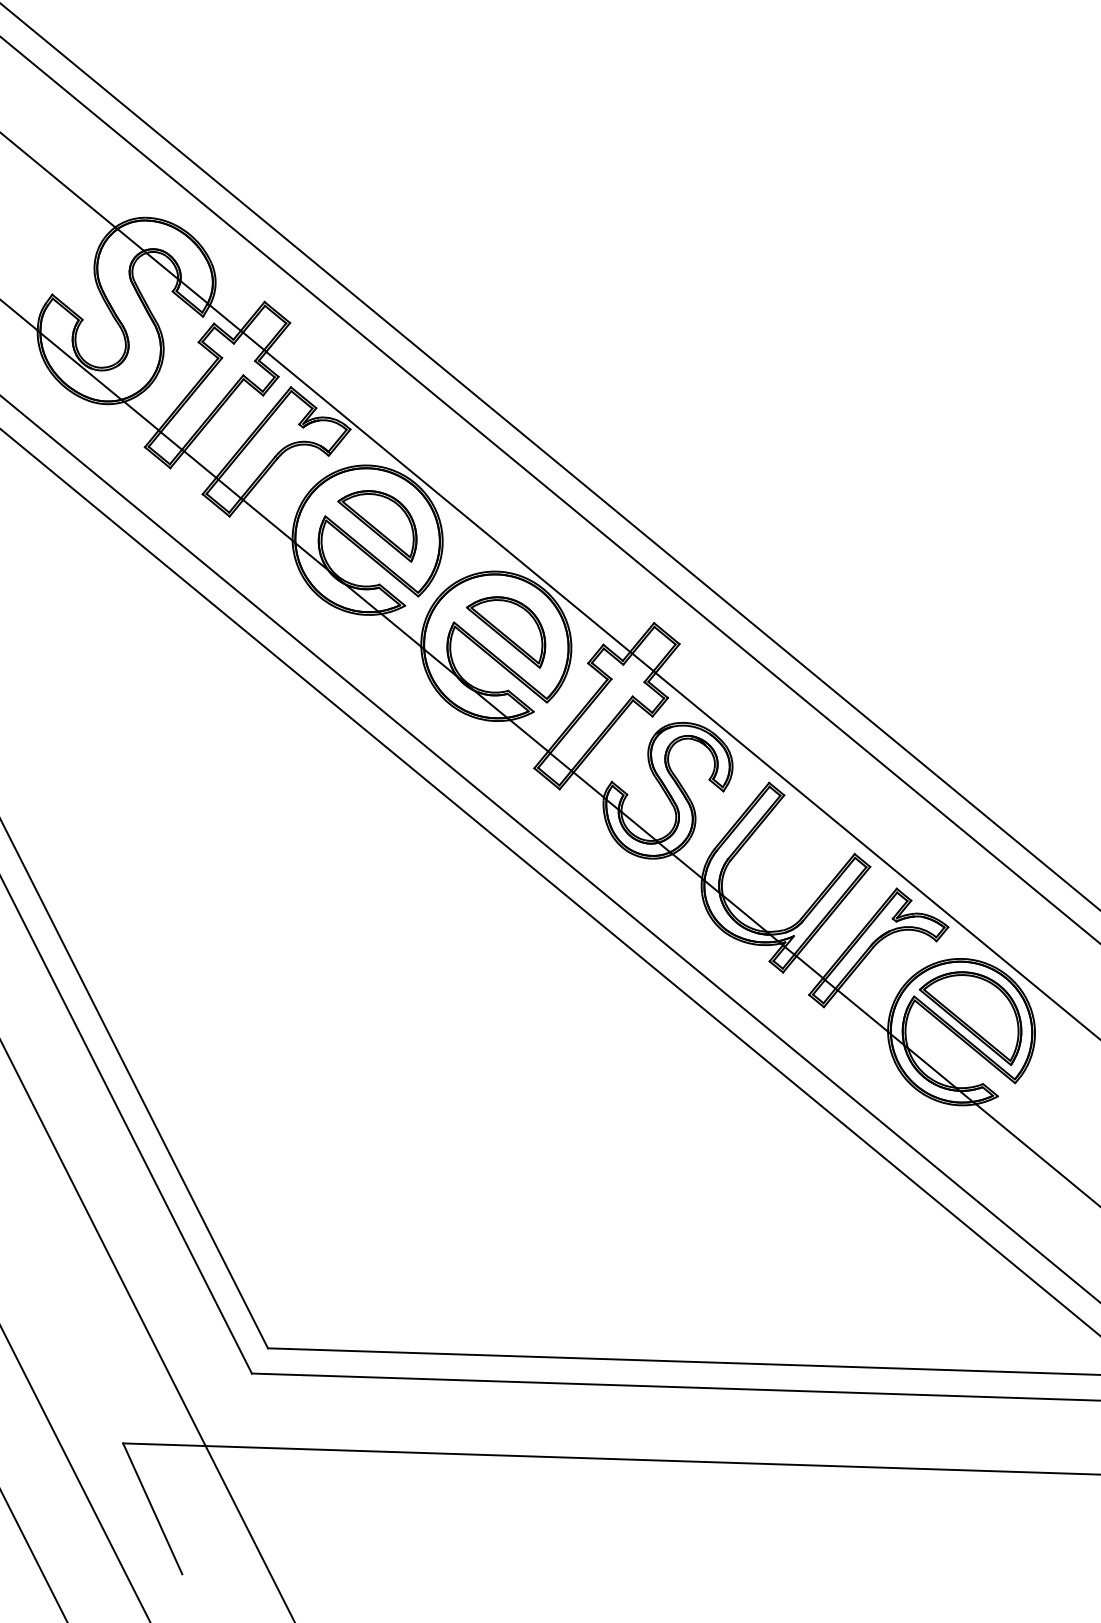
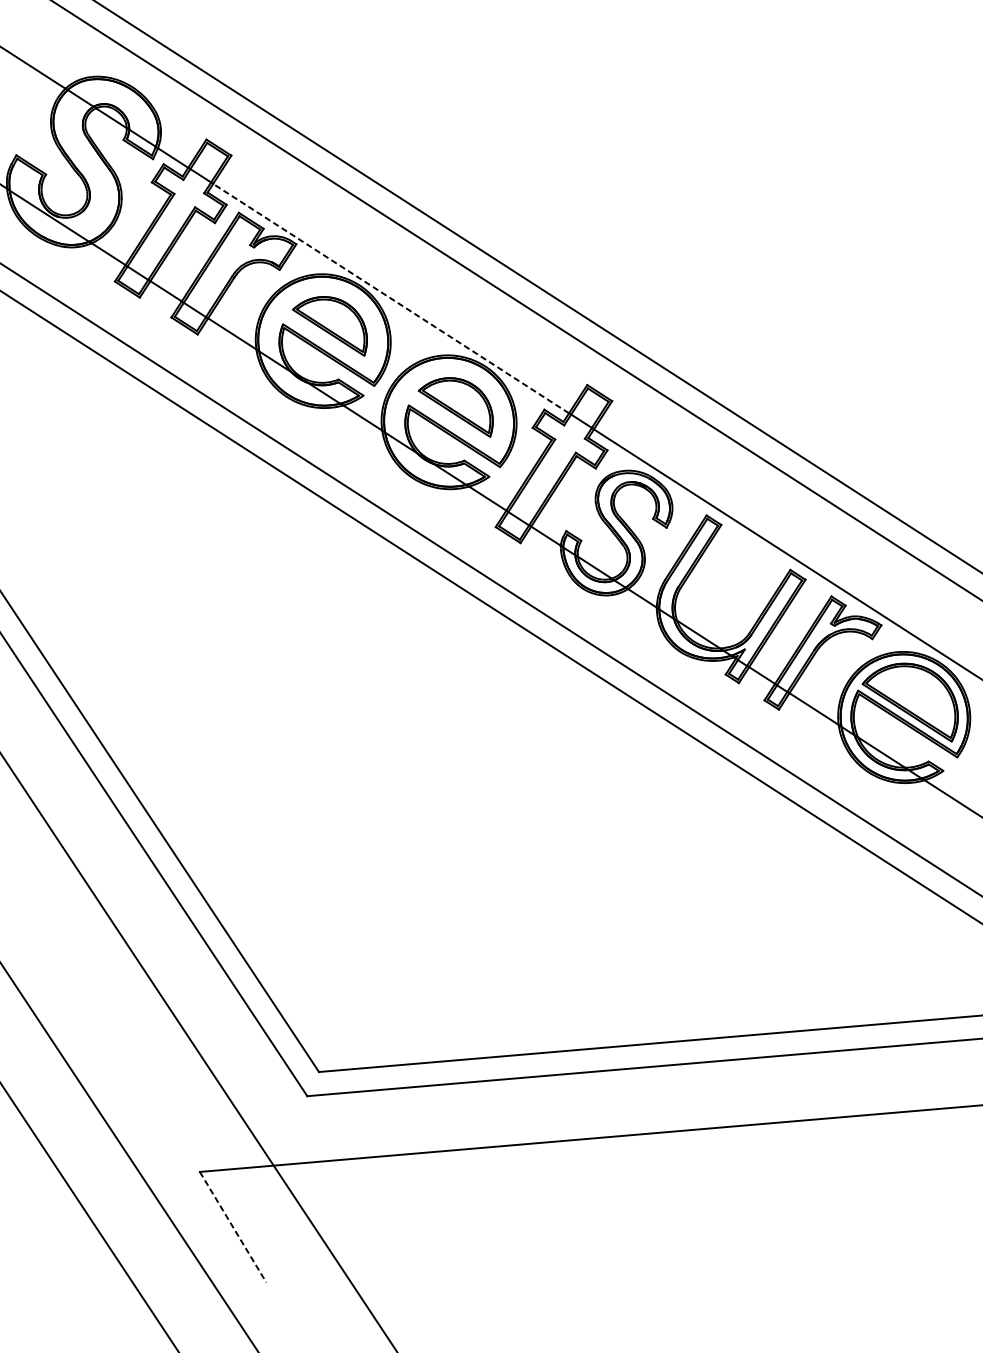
line: (448, 501) -> (391, 298), solid -> dashed
line: (152, 1508) -> (232, 1226), solid -> dashed

